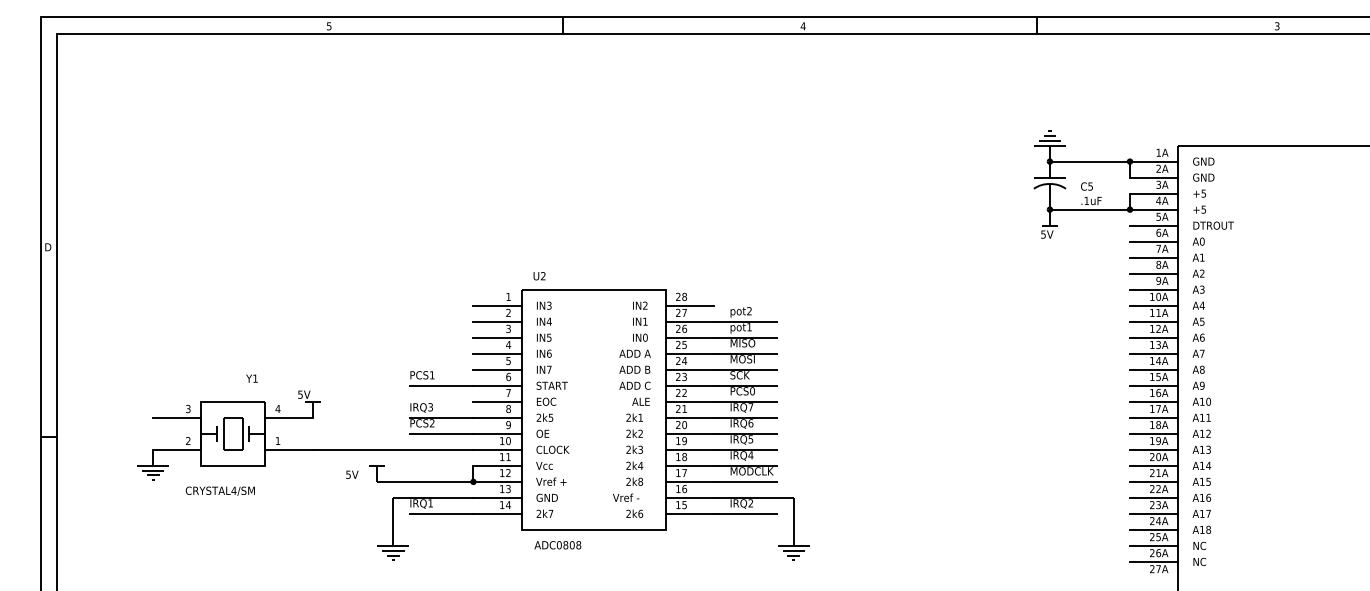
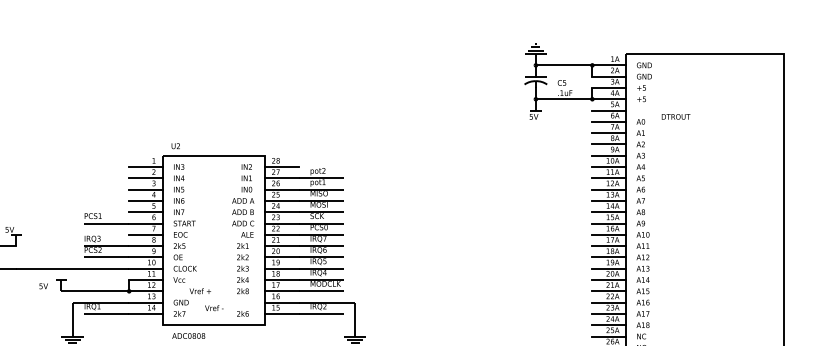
text: (1213, 225) -> (675, 116), moved
text: (551, 481) -> (200, 291), moved
text: (626, 497) -> (214, 307), moved

